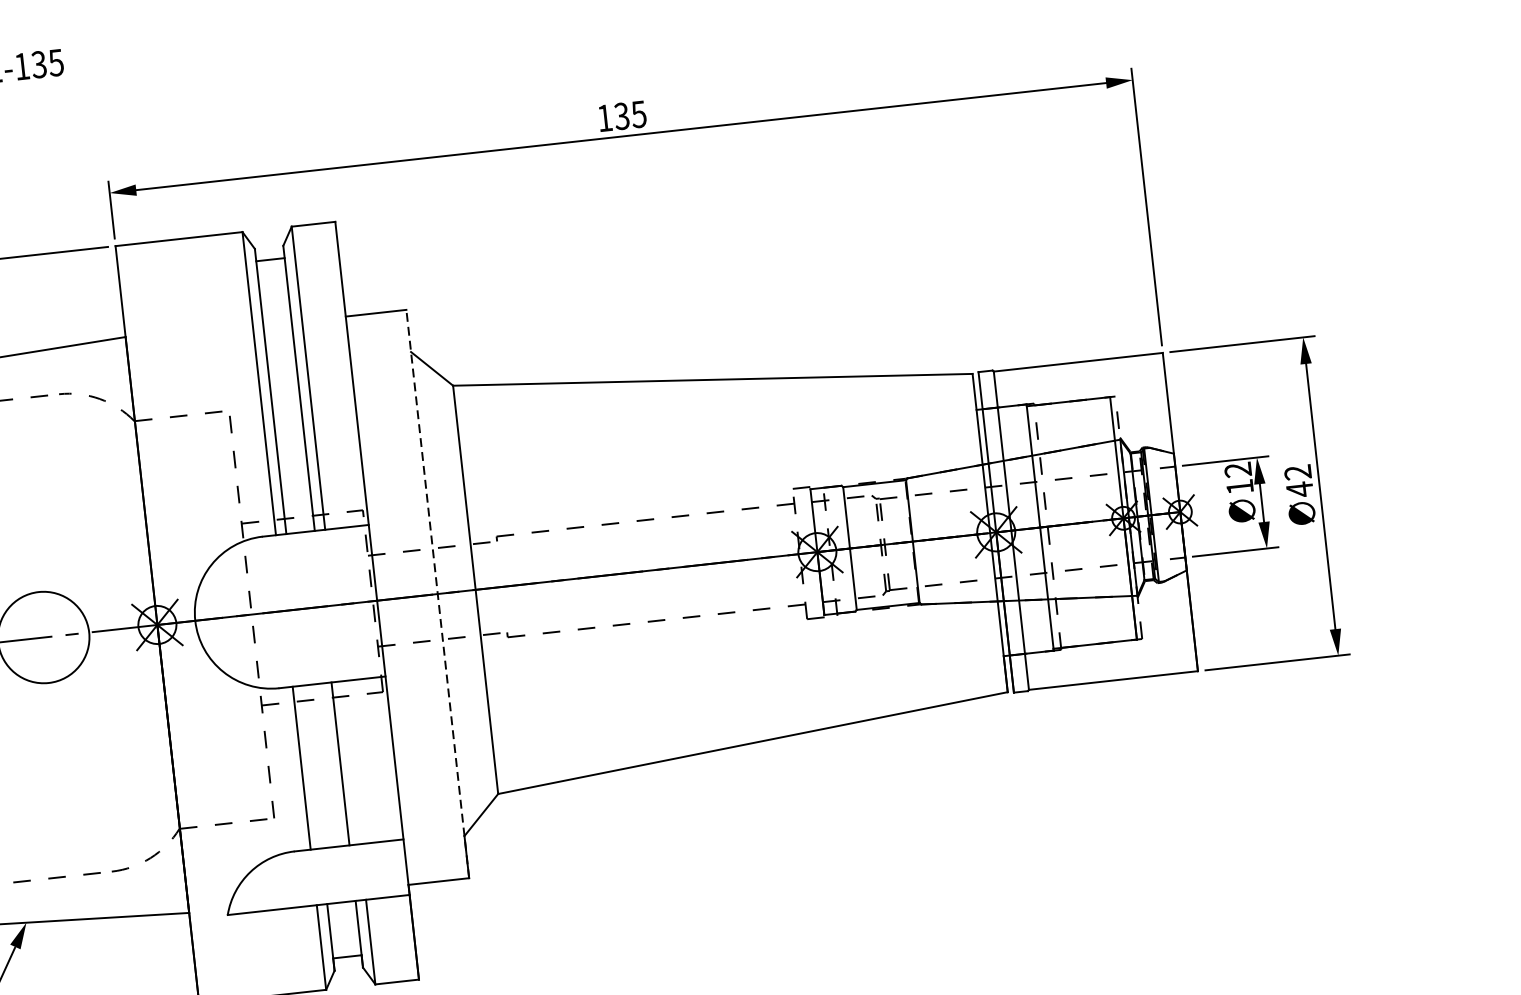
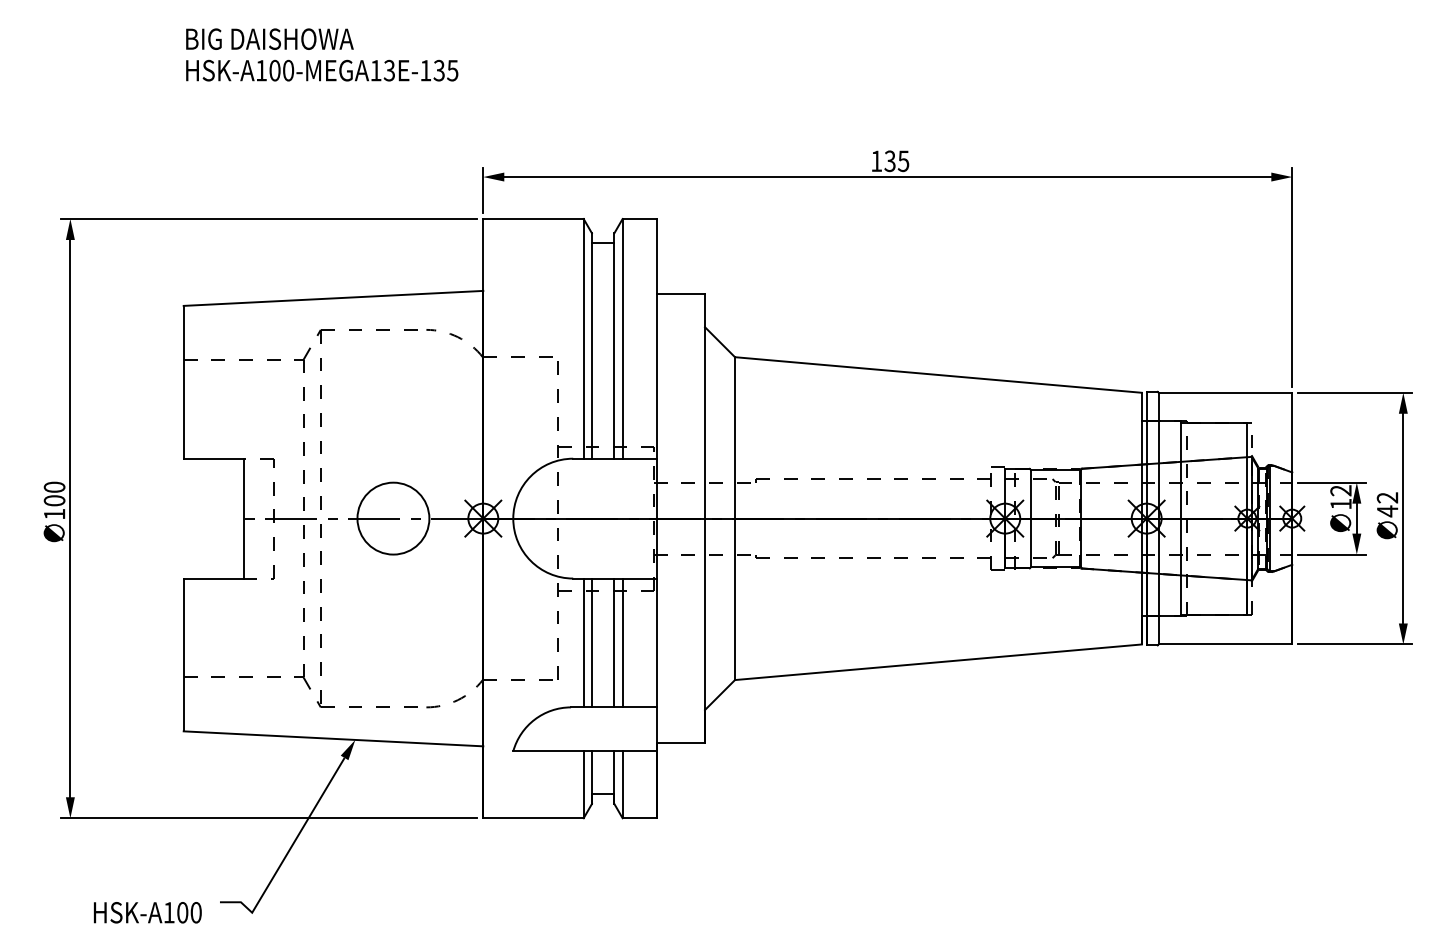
line: (438, 593) -> (705, 518), dashed -> solid
line: (350, 762) -> (622, 642), added
line: (311, 766) -> (591, 642), added

